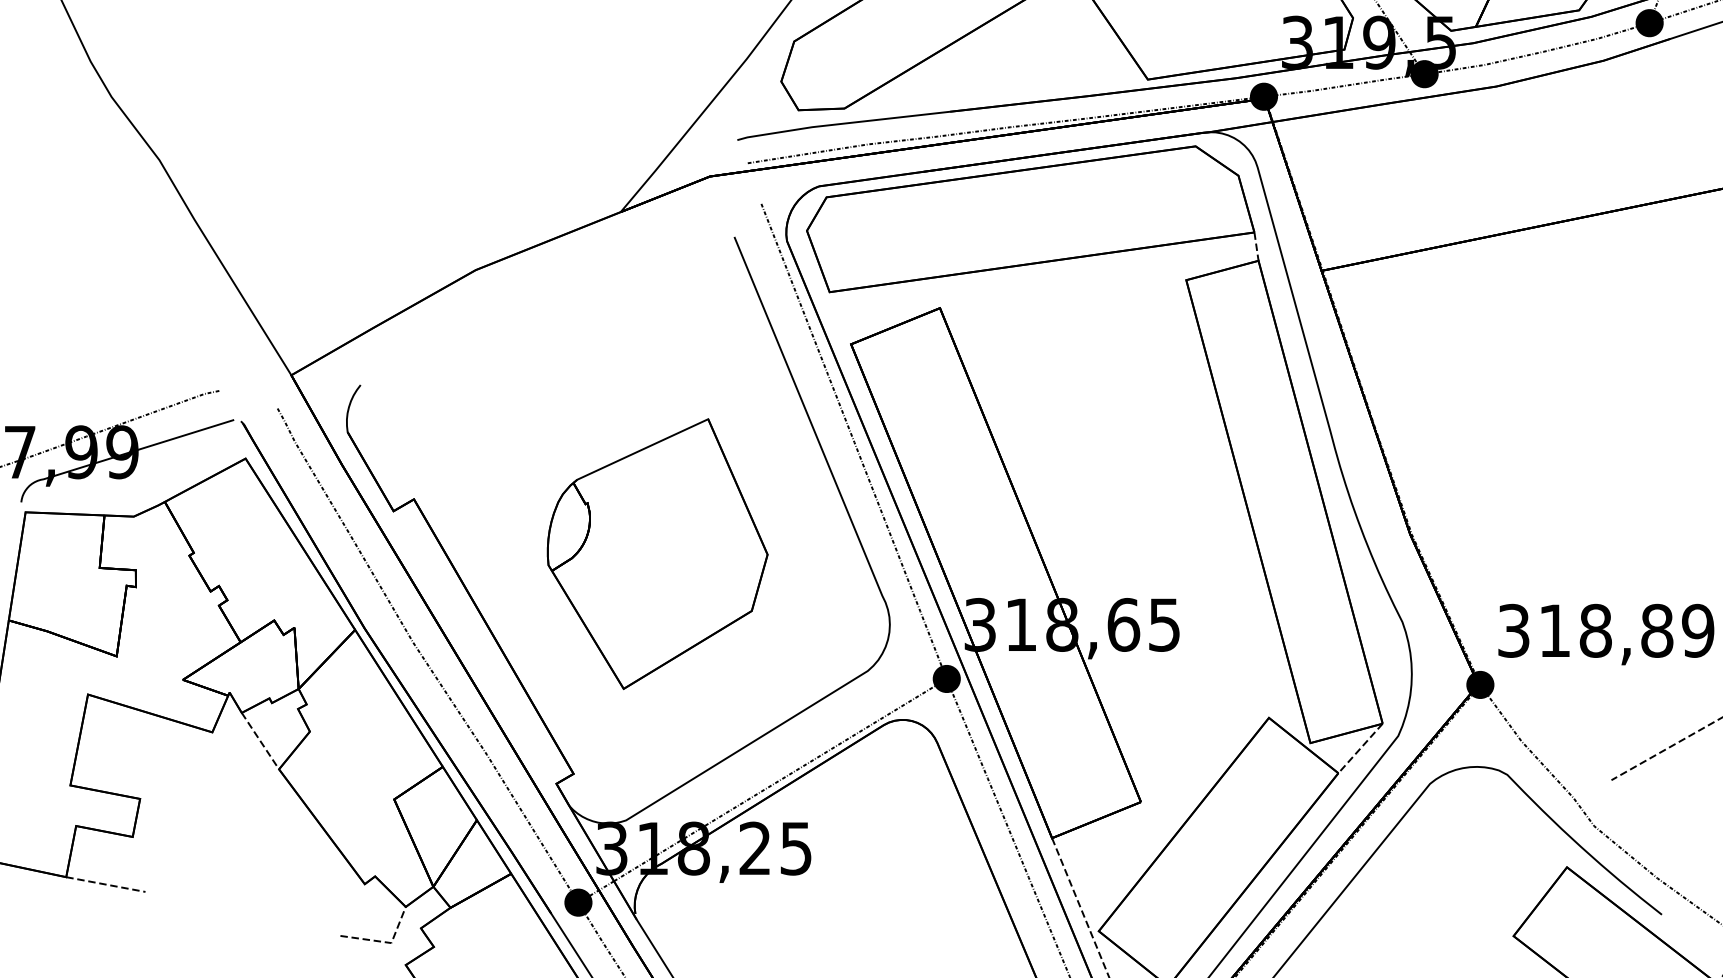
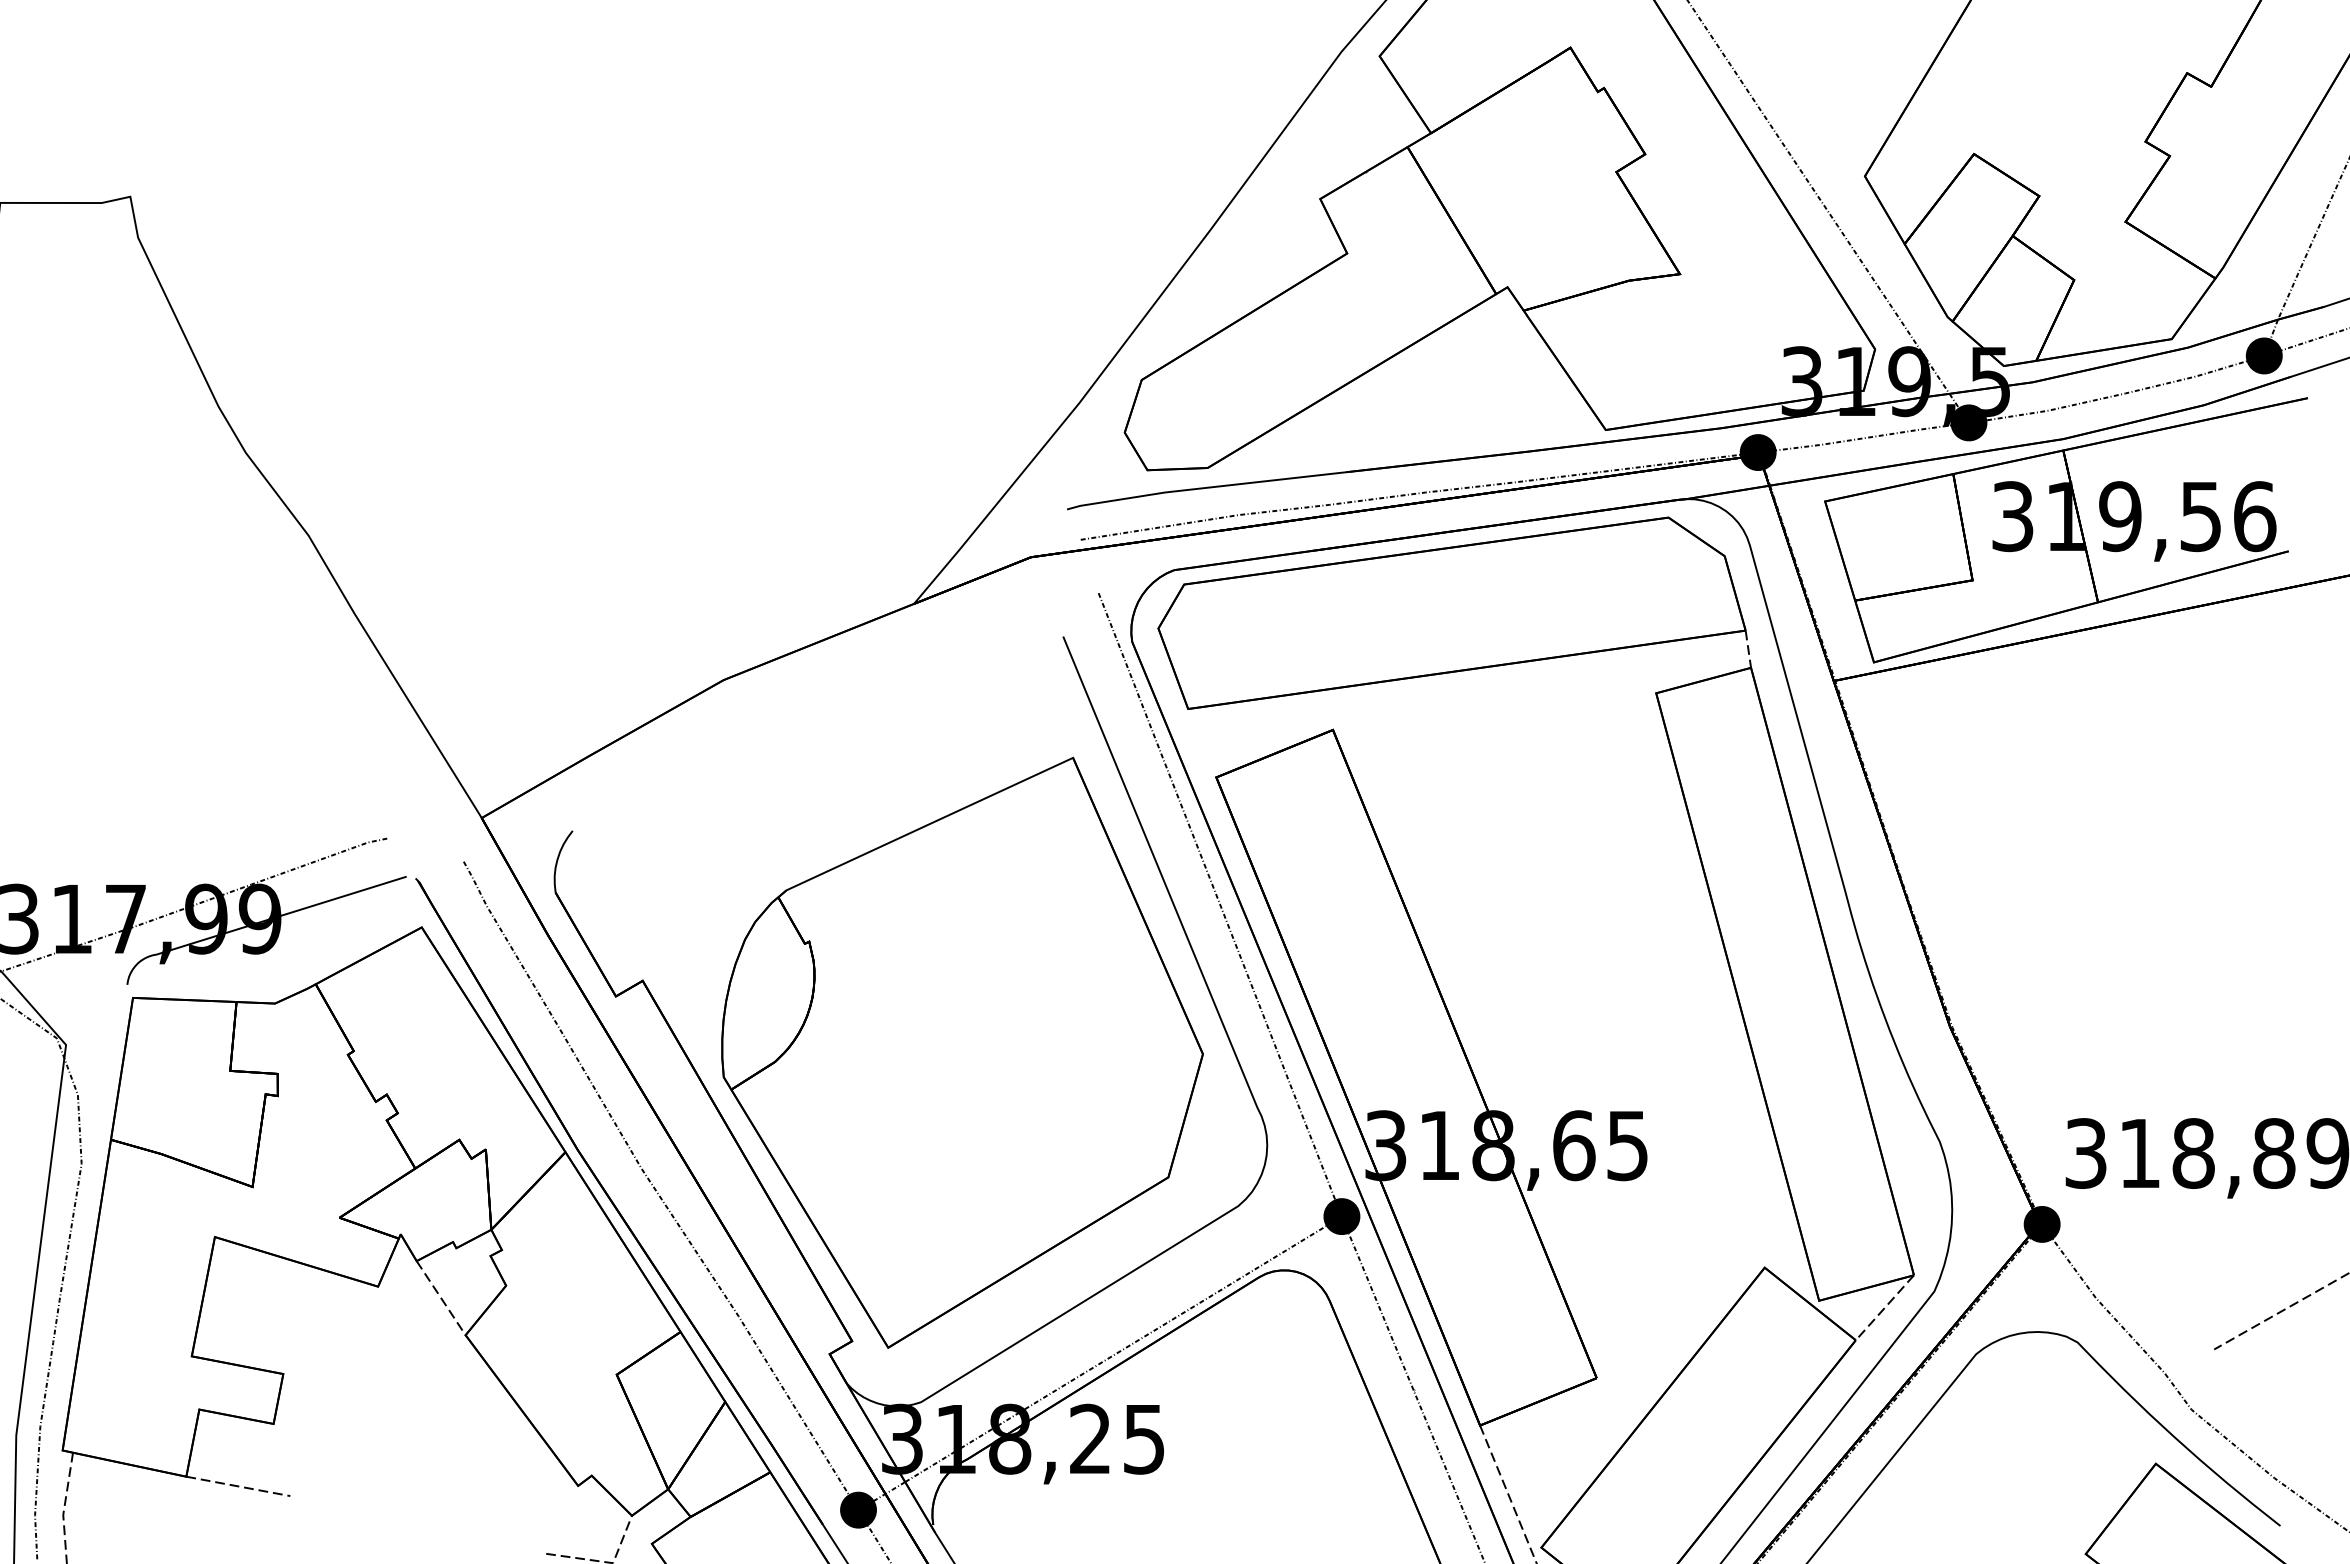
part: (1498, 156) -> (2065, 530), added
part: (657, 553) -> (962, 1052), size x1.67

